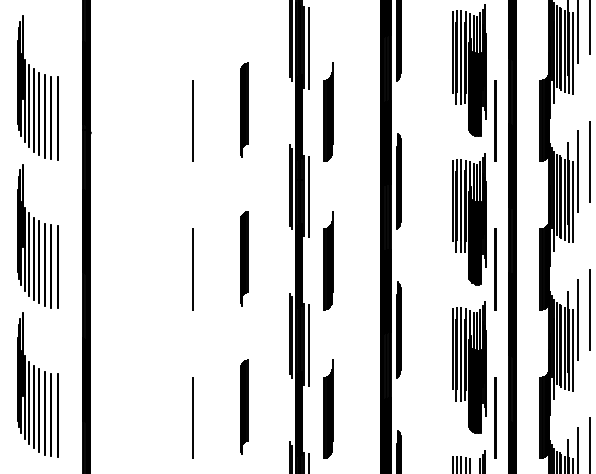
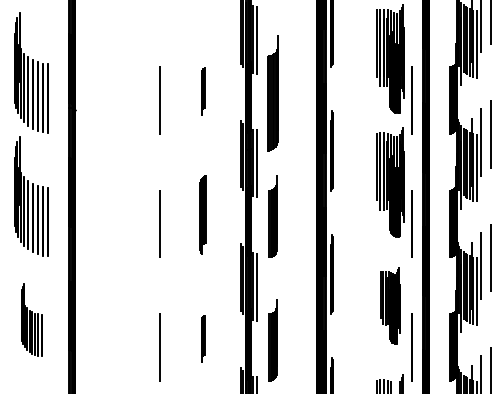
part: (244, 109) -> (203, 90), size x0.6
part: (328, 111) -> (273, 92), size x1.4
part: (469, 367) -> (390, 305), size x0.7
part: (37, 384) -> (31, 319), size x0.6
part: (244, 406) -> (203, 338), size x0.6

